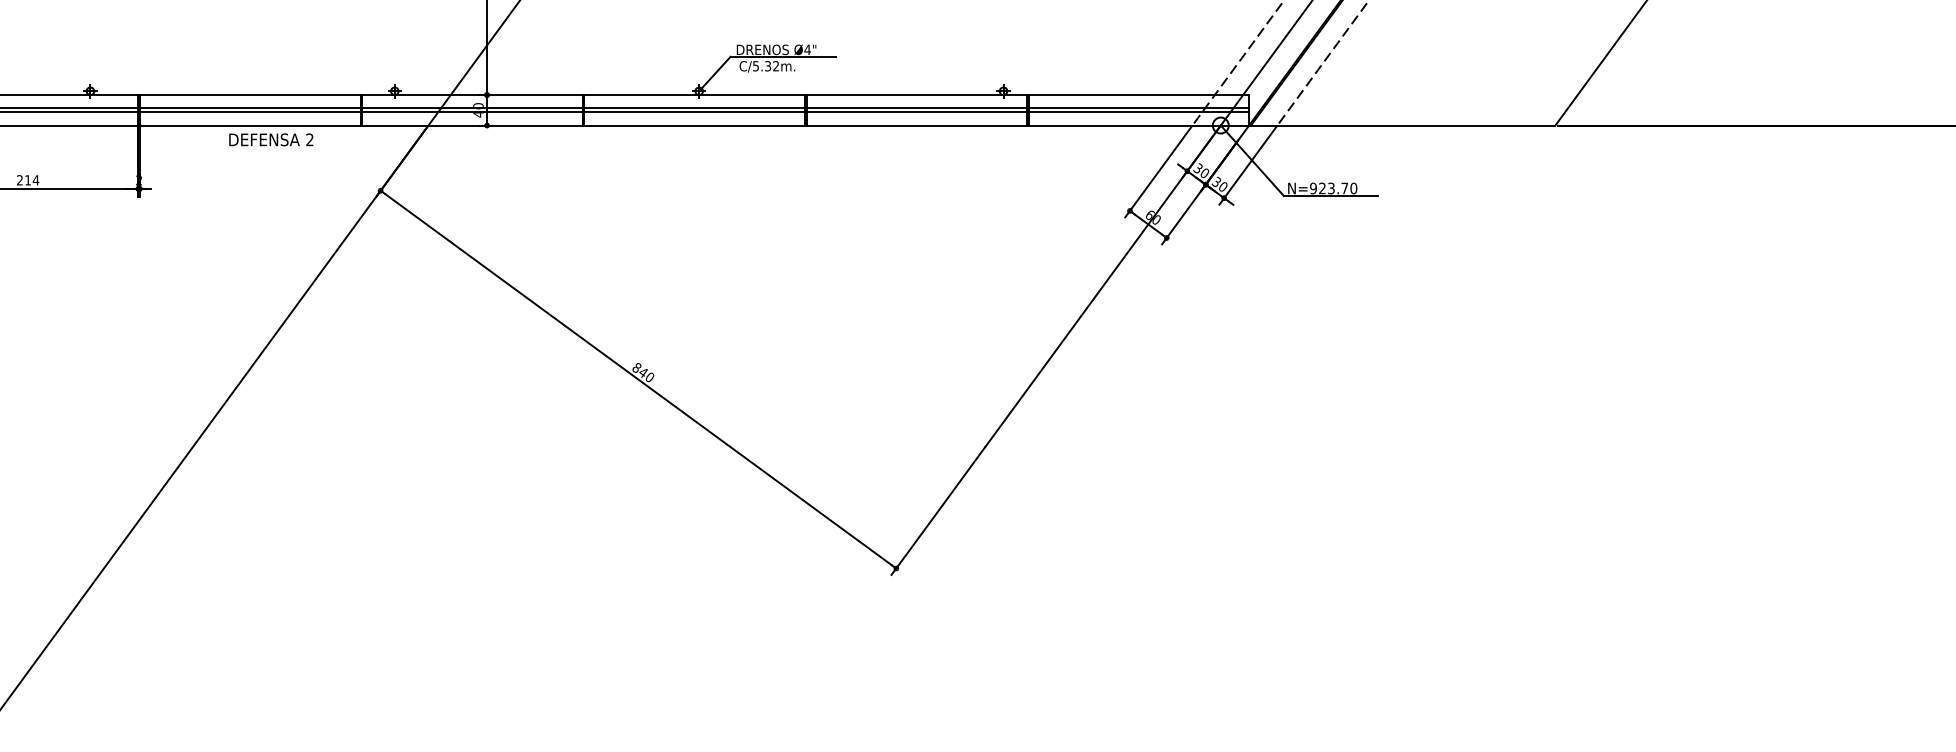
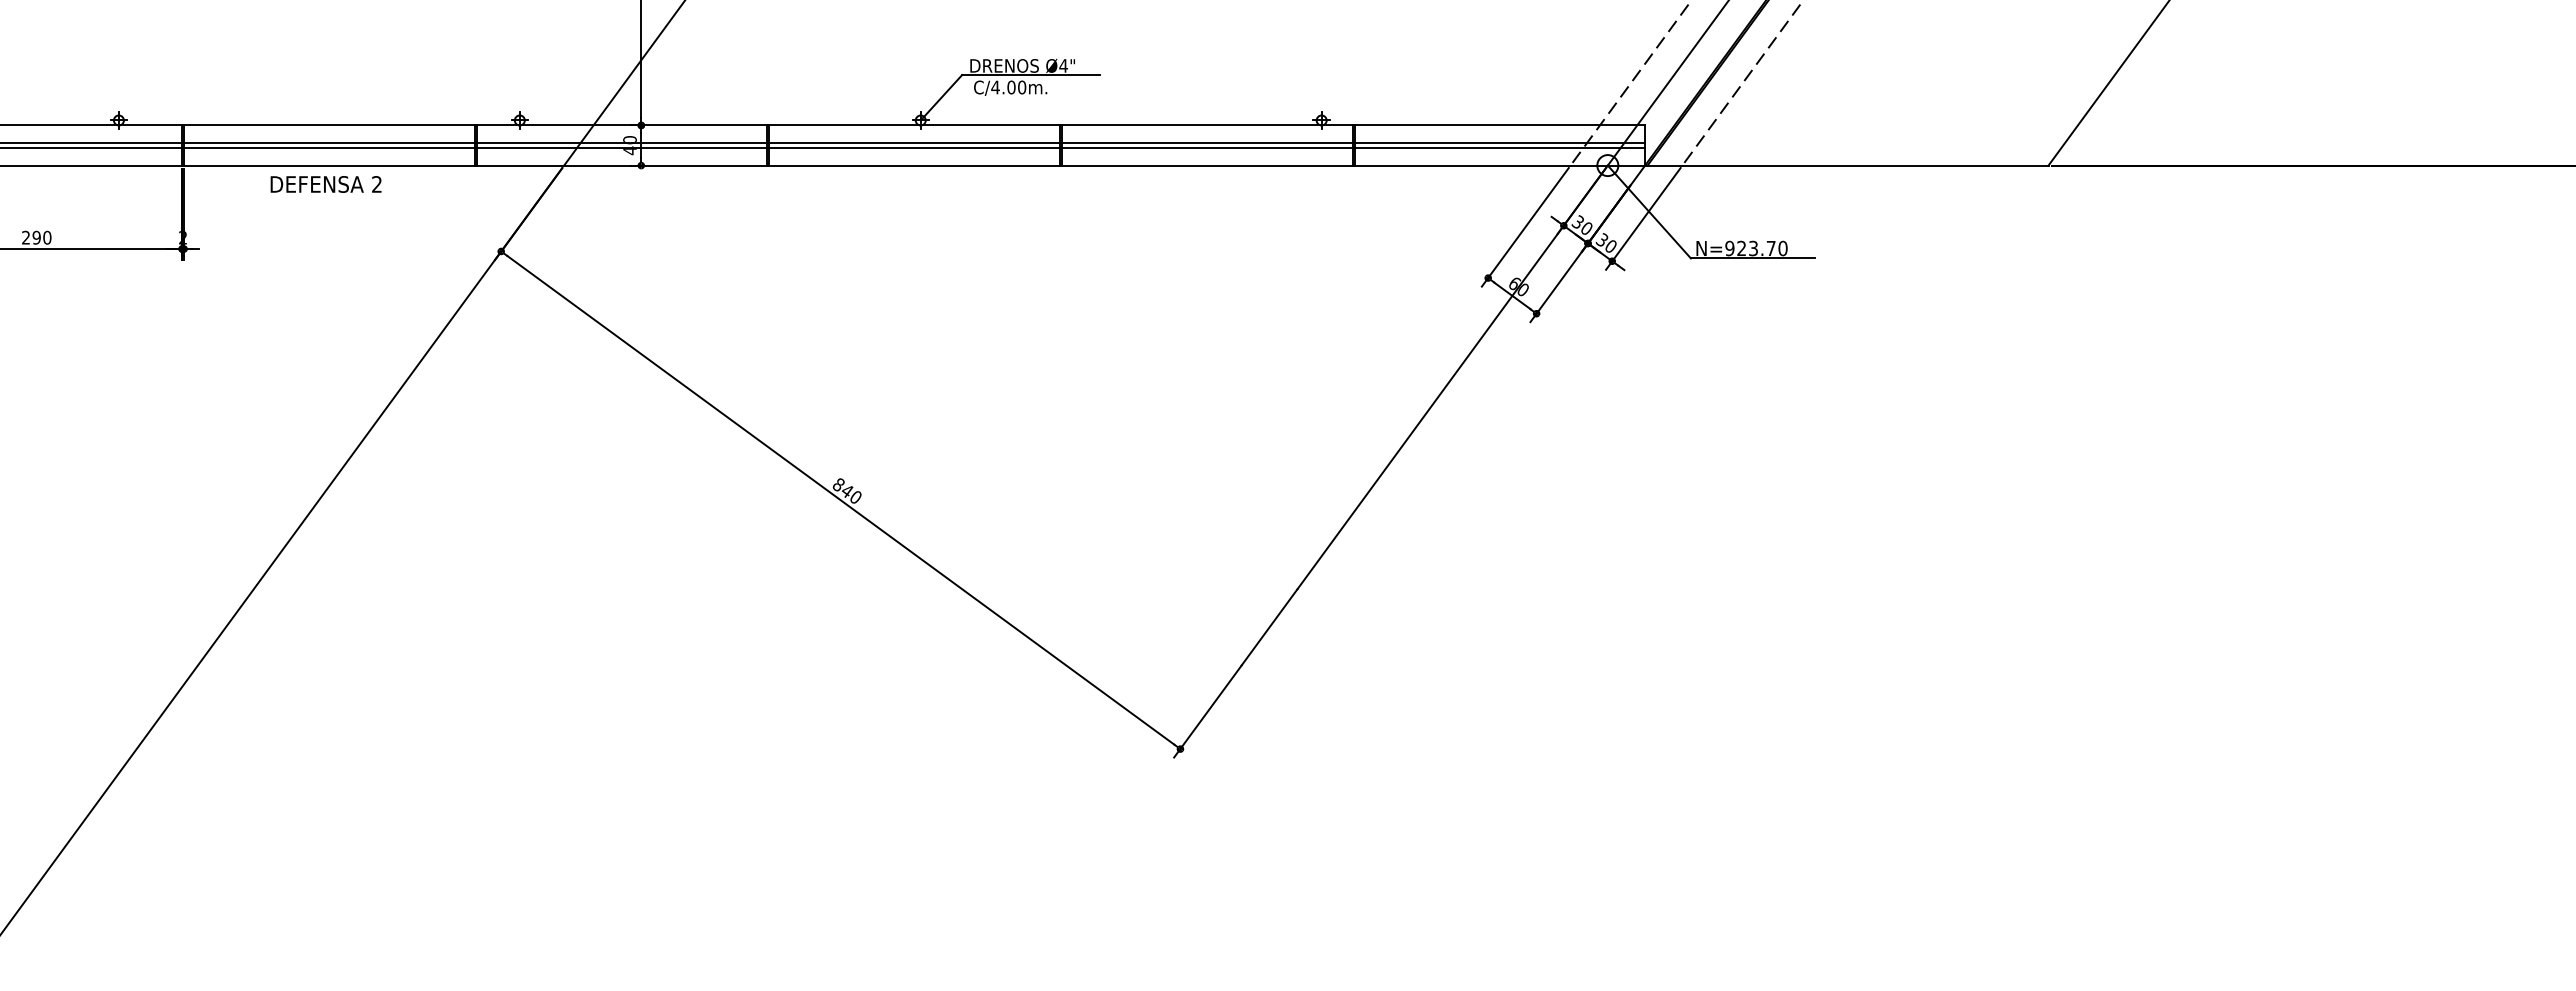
text: (765, 66) -> (1008, 87), C/5.32m. -> C/4.00m.
text: (270, 139) -> (325, 184), moved
text: (31, 180) -> (41, 237), 214 -> 290

